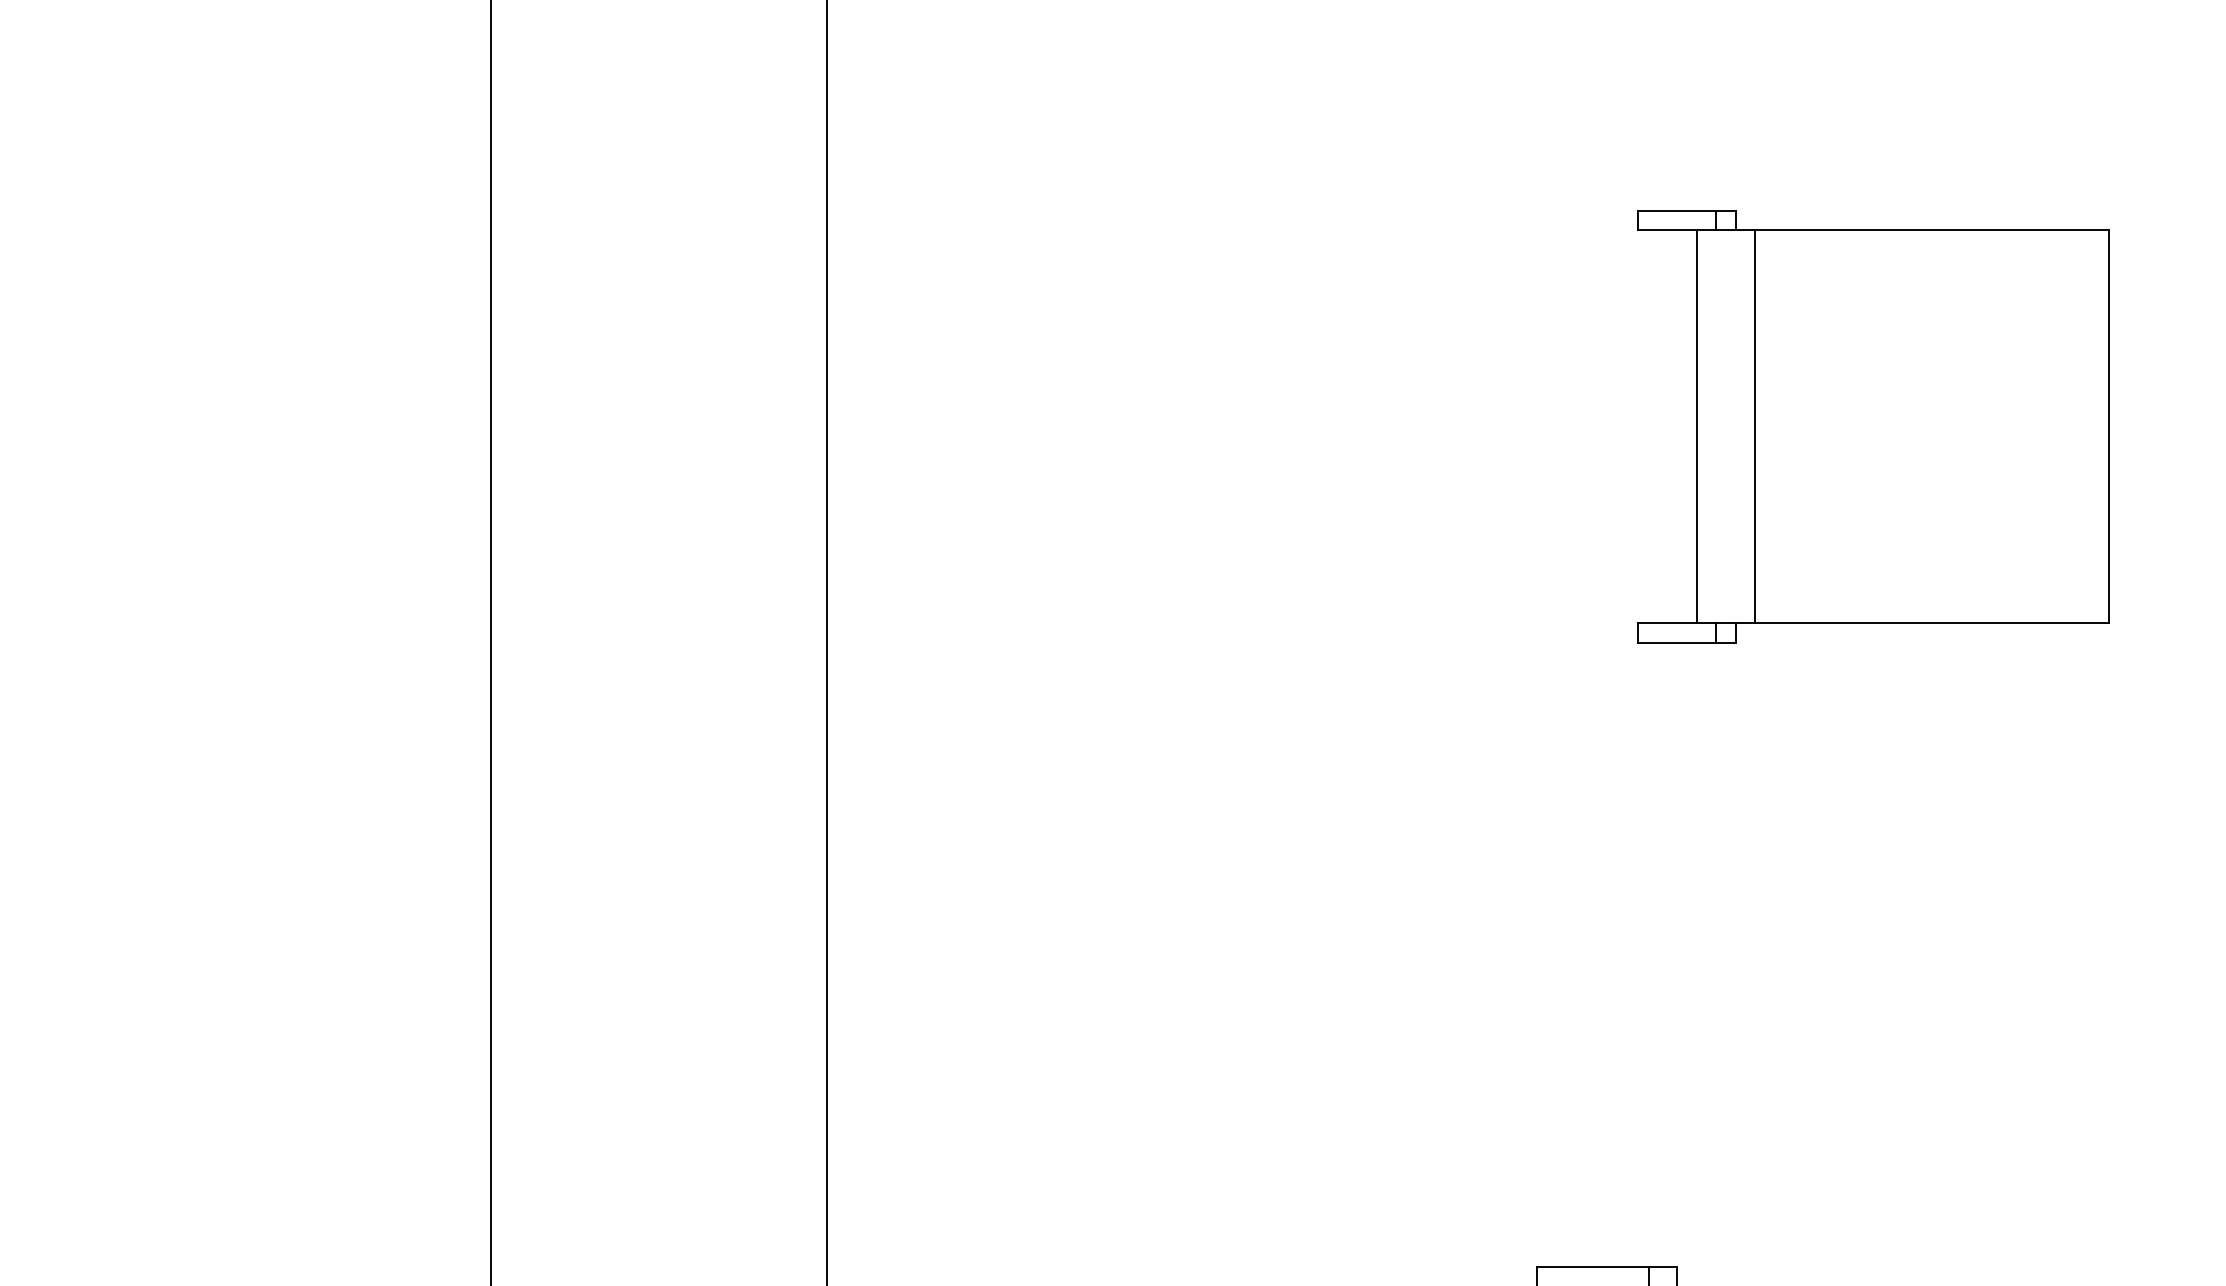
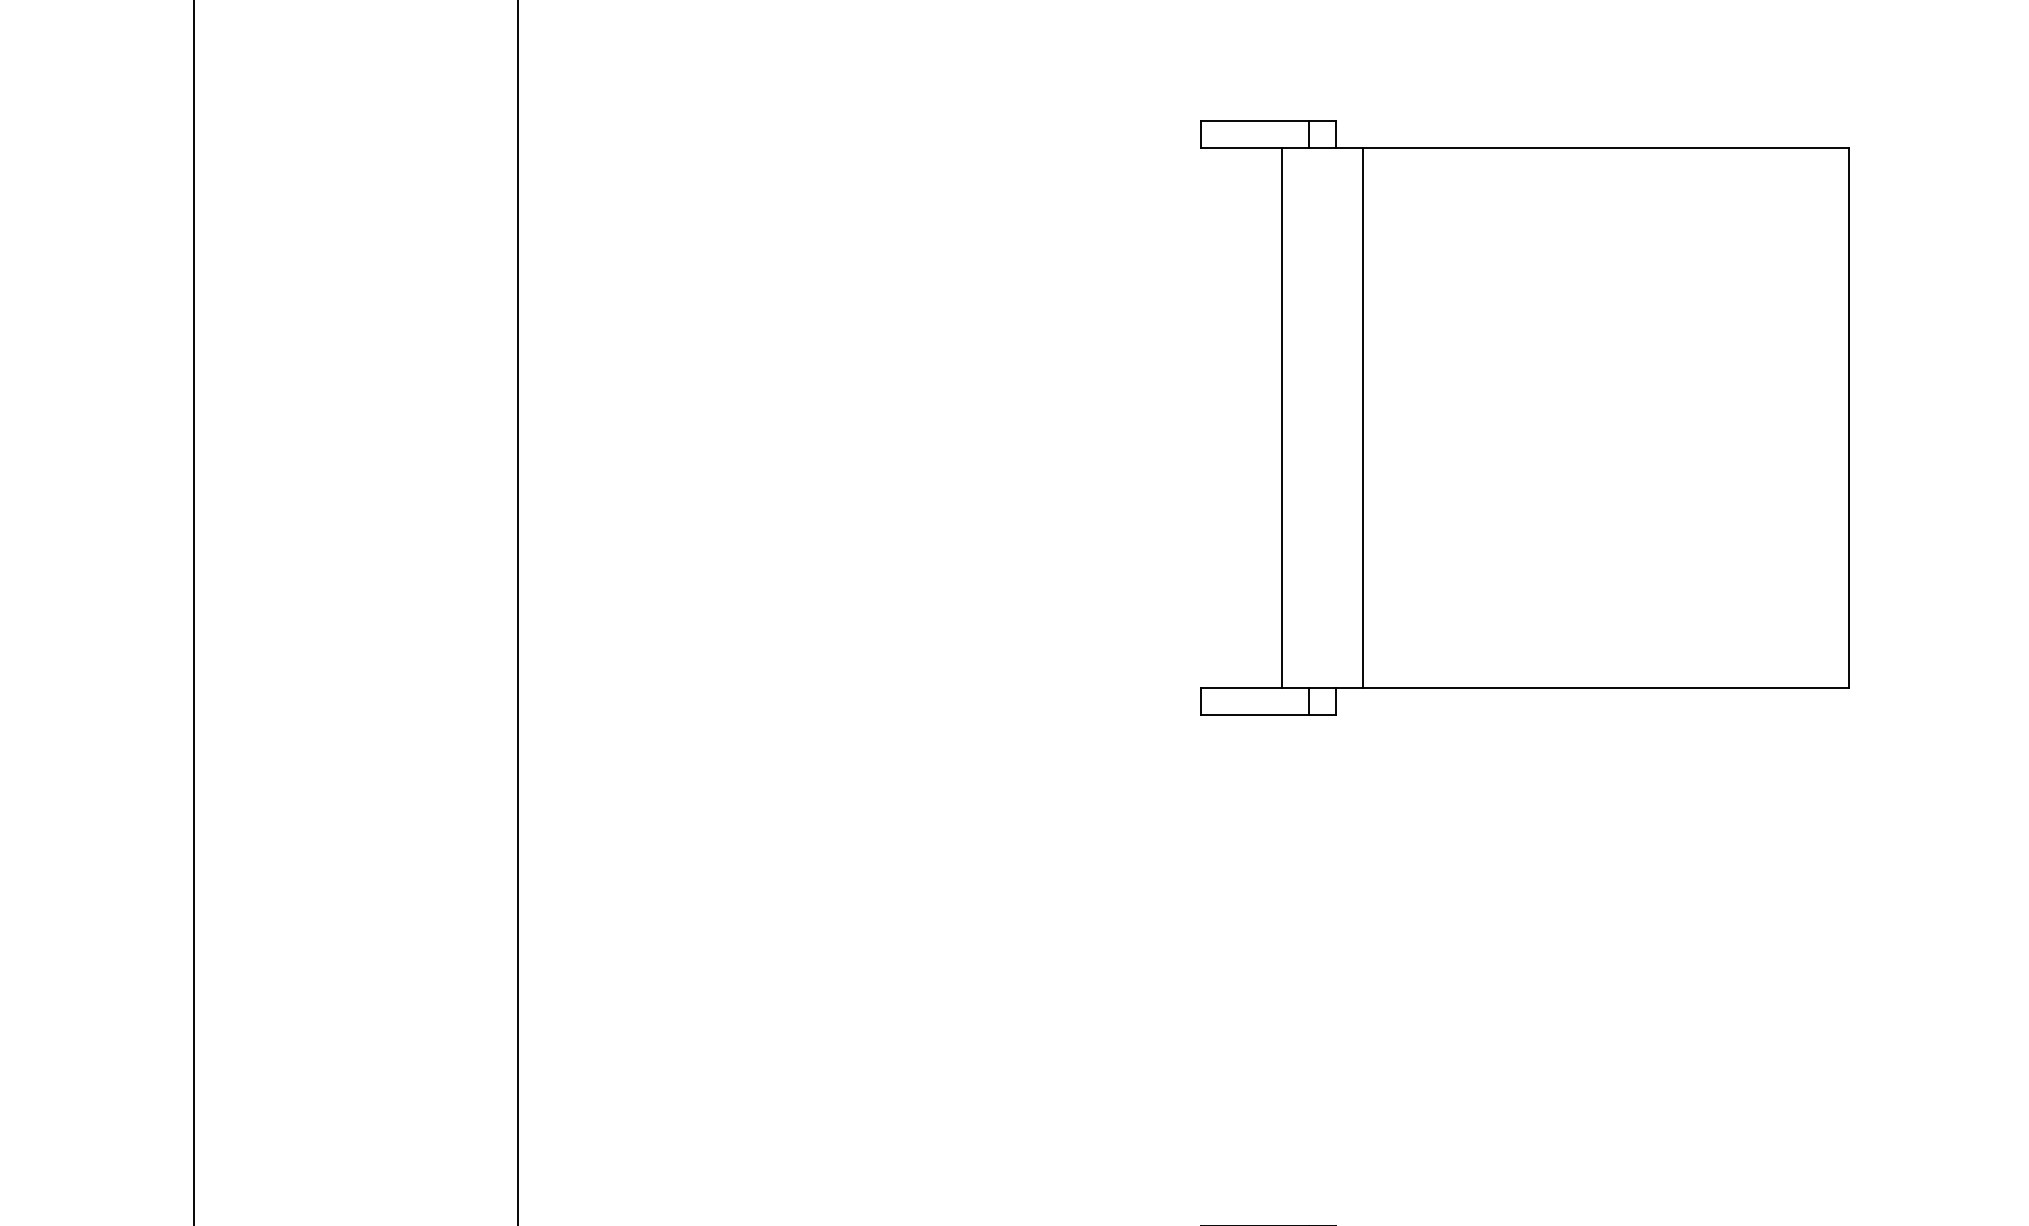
part: (1873, 426) -> (1525, 417), size x1.43

